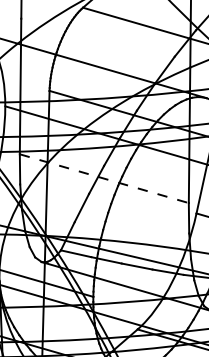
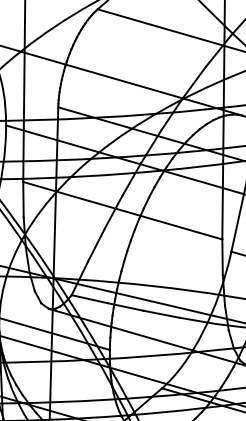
line: (104, 178) -> (122, 210), dashed -> solid

